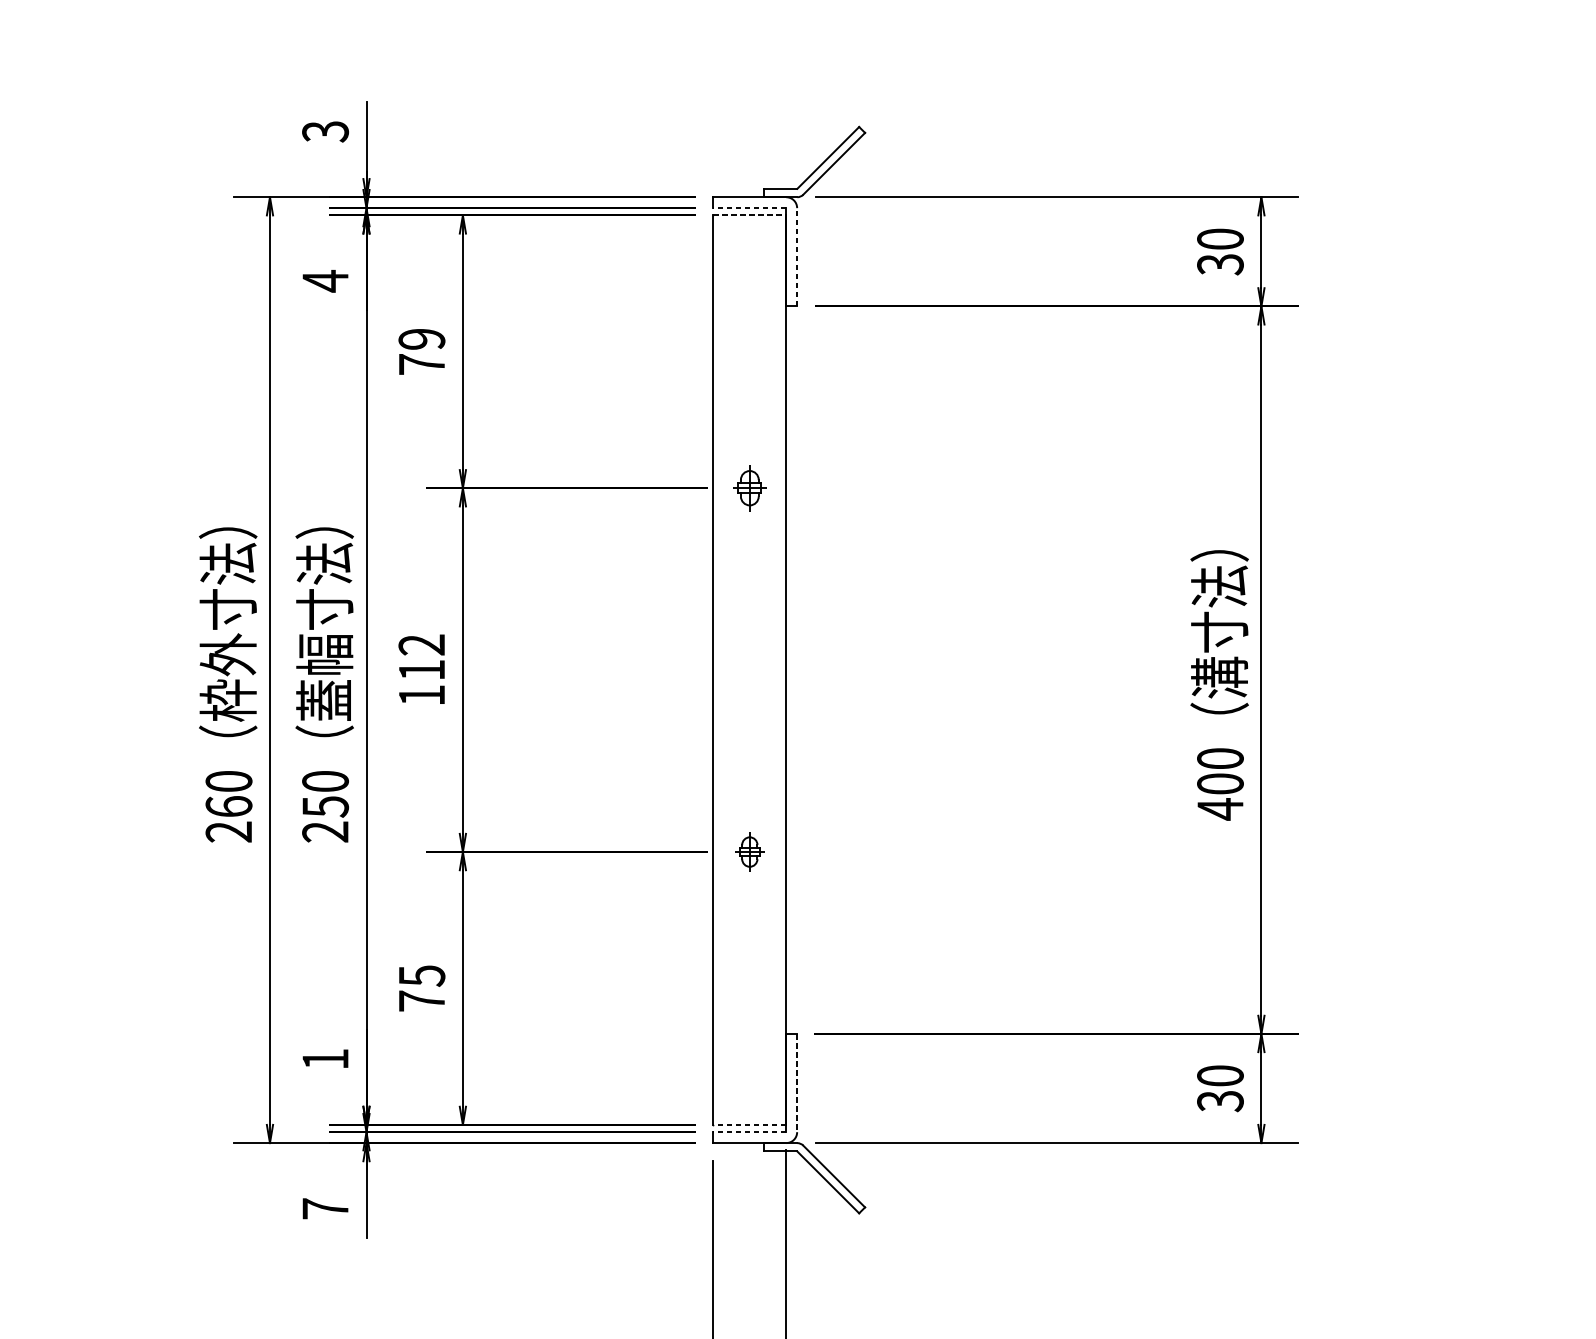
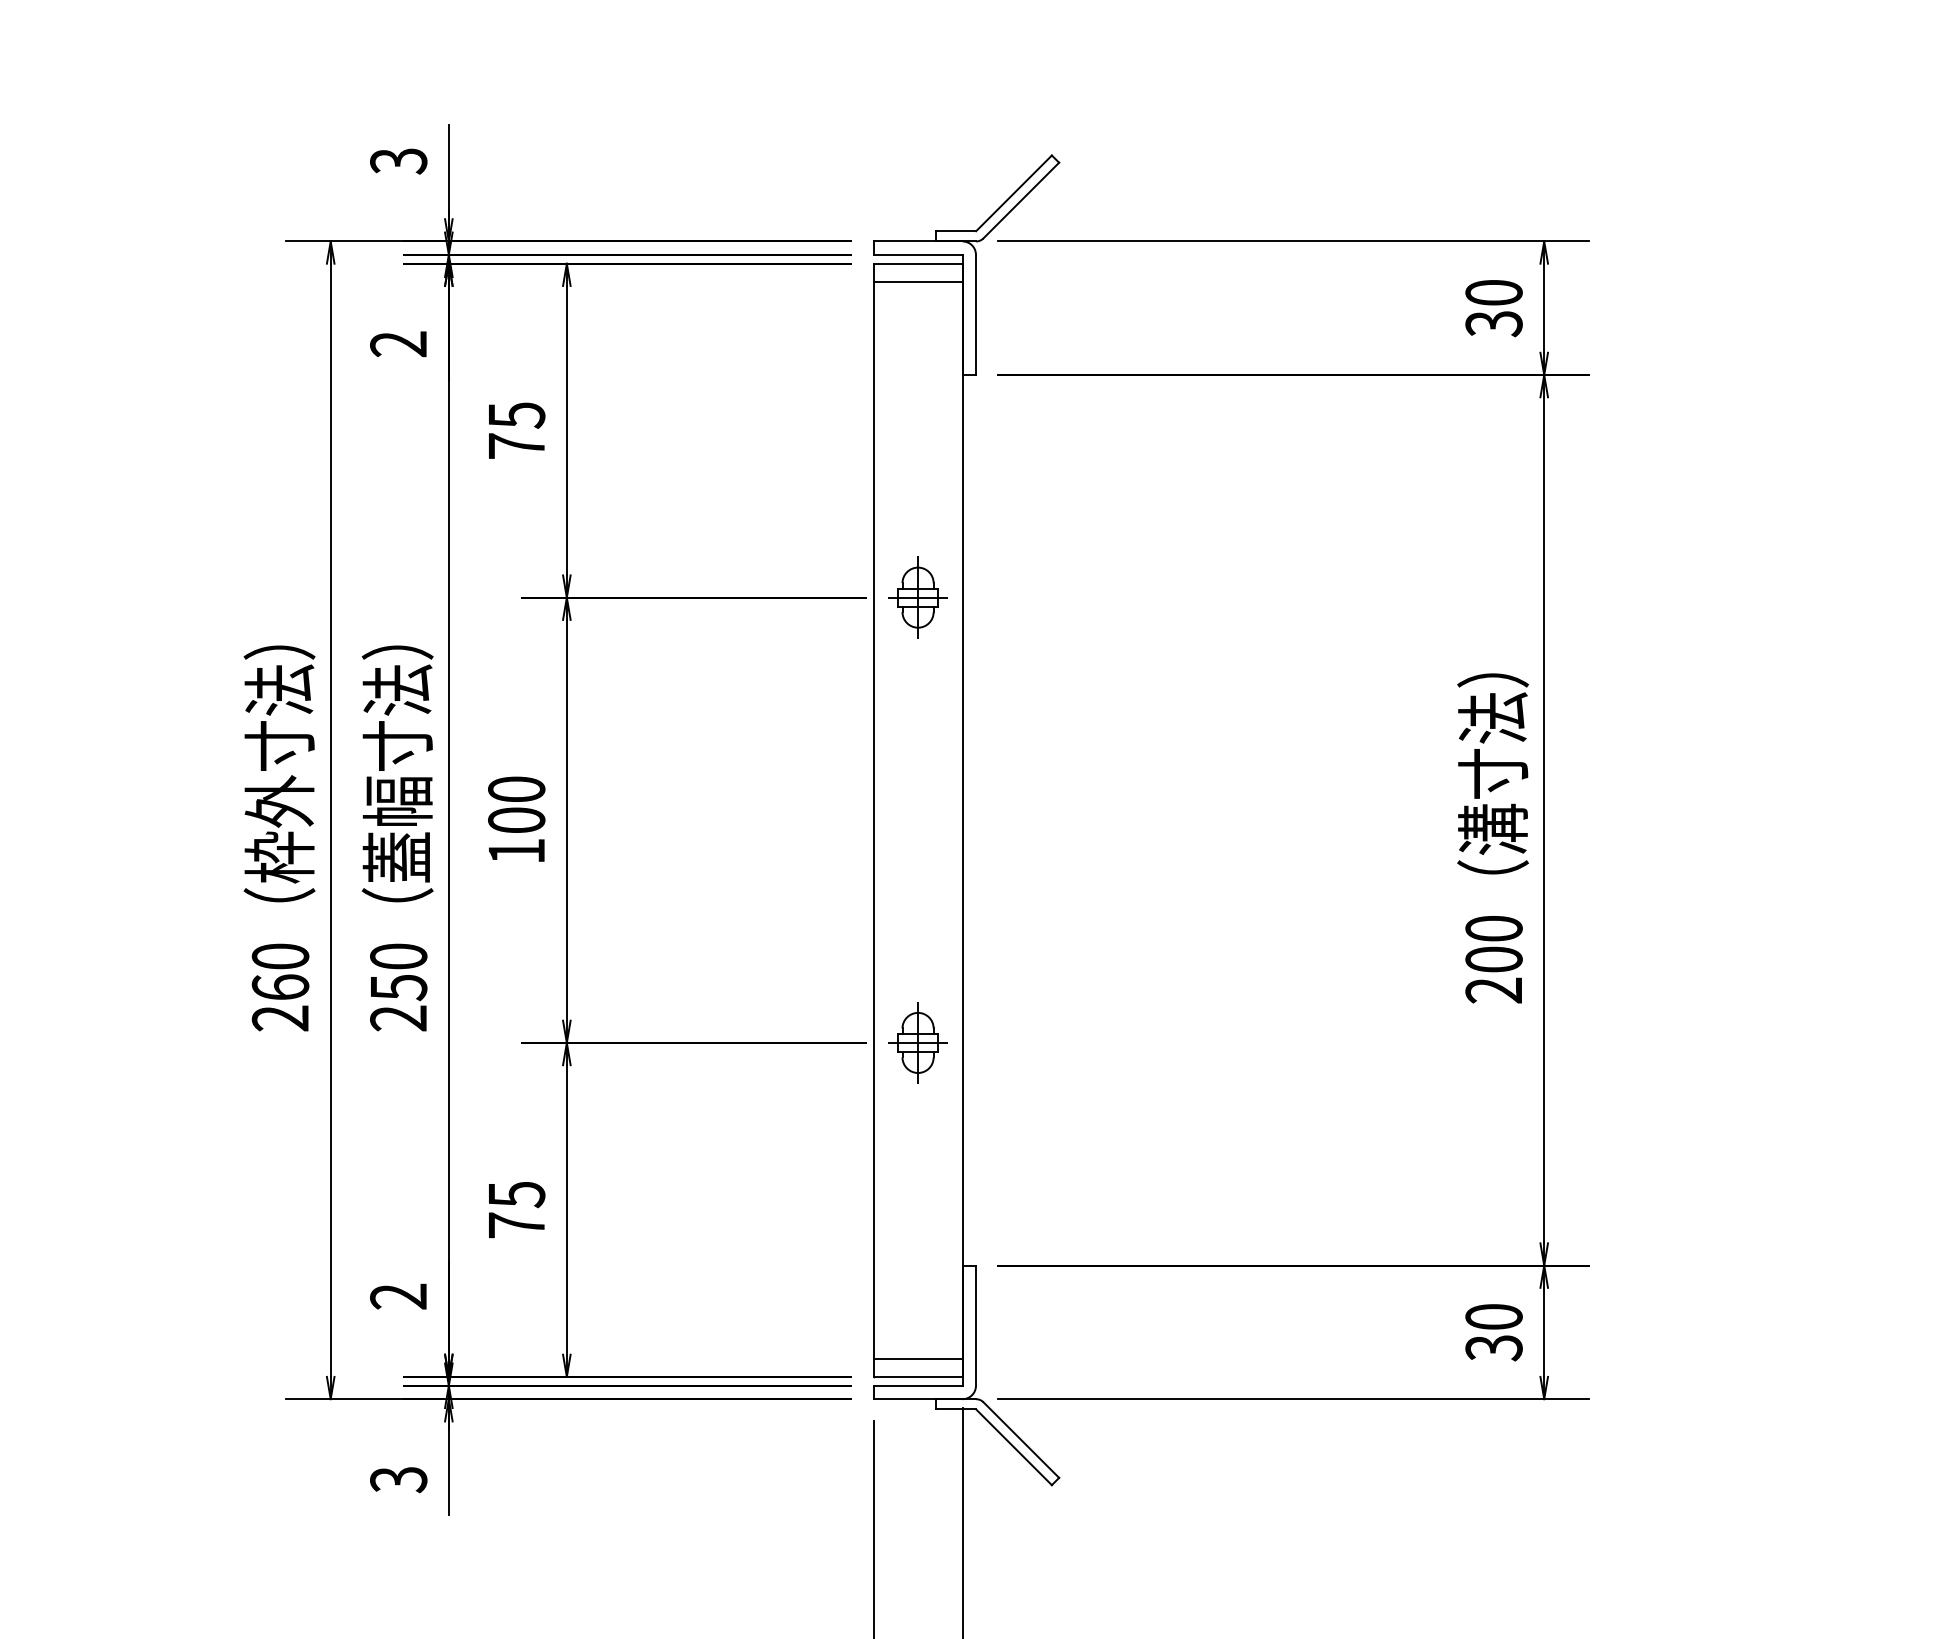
line: (750, 207) -> (918, 254), dashed -> solid
line: (750, 215) -> (918, 263), dashed -> solid
line: (749, 229) -> (917, 281), added
line: (796, 256) -> (975, 314), dashed -> solid
text: (325, 281) -> (398, 344), 4 -> 2
text: (421, 339) -> (516, 415), 79 -> 75
part: (749, 488) -> (917, 597), size x1.43
text: (421, 657) -> (516, 804), 112 -> 100
text: (1219, 809) -> (1493, 990), 400 -> 200
part: (749, 851) -> (917, 1042), size x1.67
text: (325, 1059) -> (398, 1296), 1 -> 2
line: (796, 1083) -> (975, 1326), dashed -> solid
line: (749, 1110) -> (917, 1359), added
line: (750, 1124) -> (918, 1376), dashed -> solid
line: (750, 1131) -> (918, 1385), dashed -> solid
text: (325, 1208) -> (398, 1479), 7 -> 3

